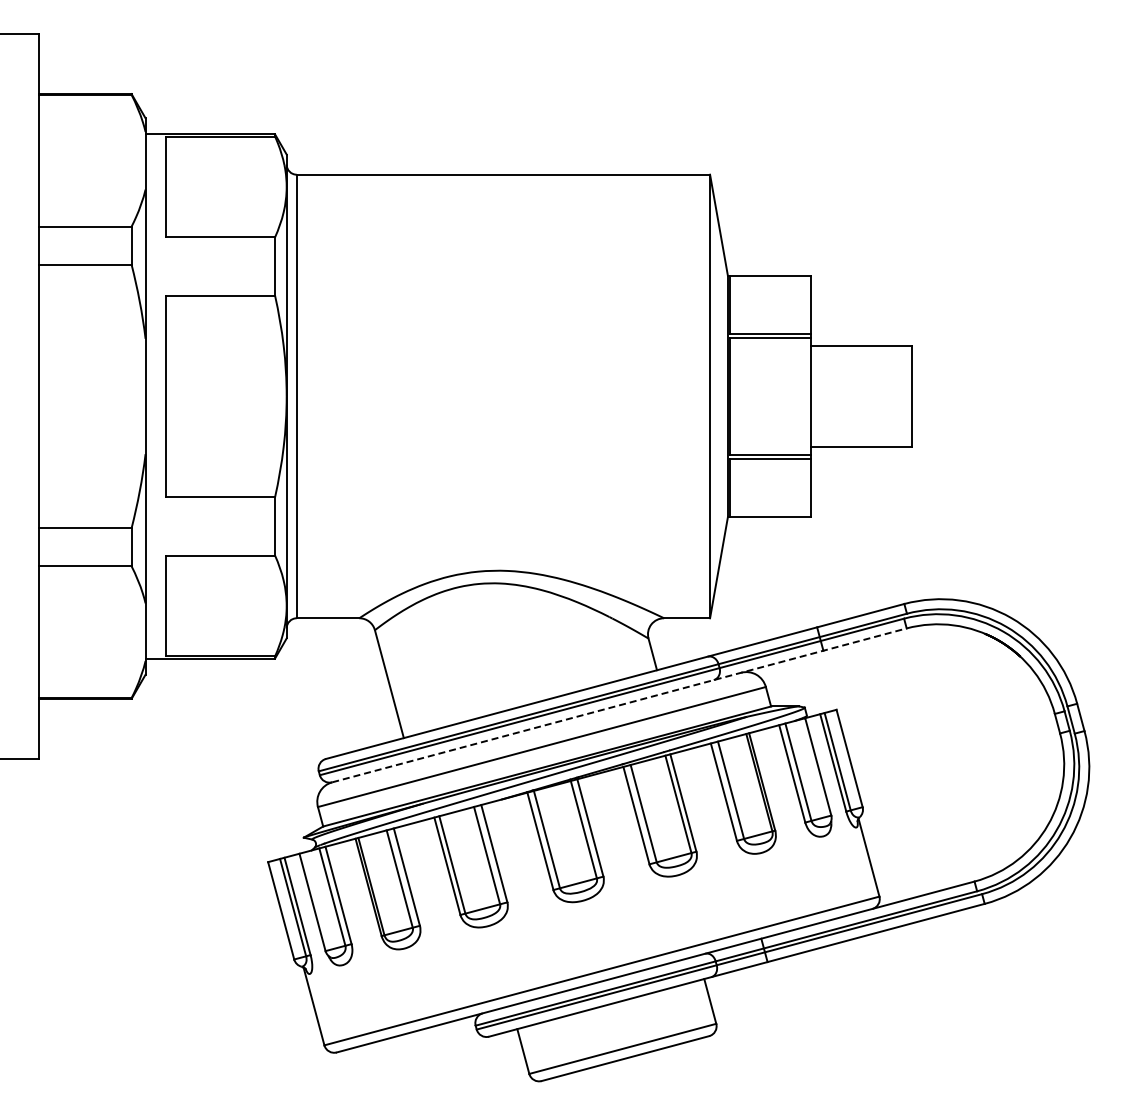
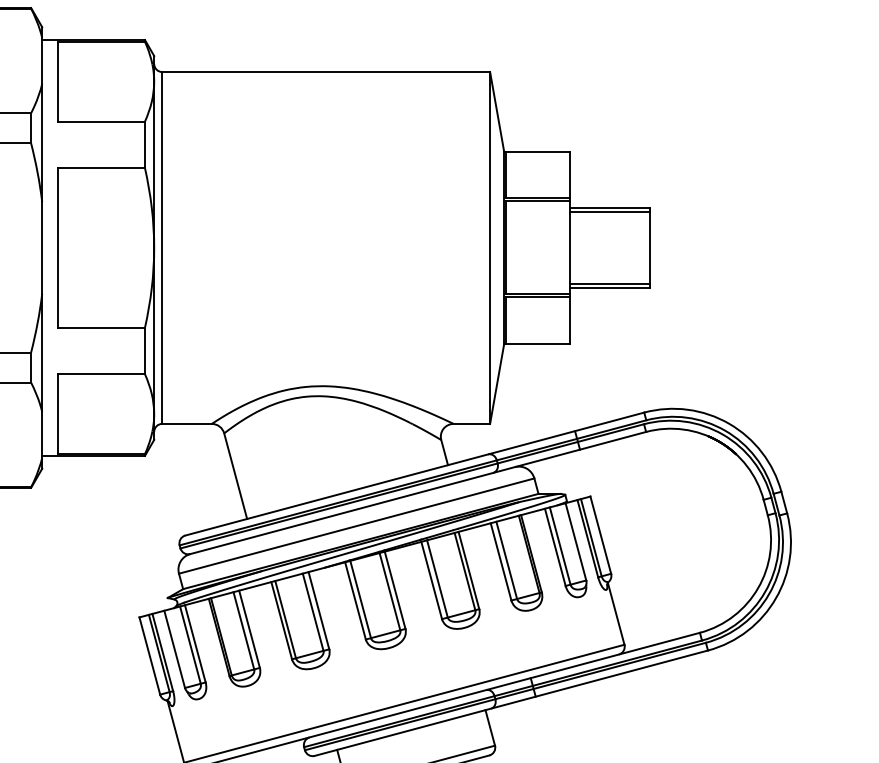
line: (860, 351) -> (609, 212), added
line: (860, 441) -> (609, 283), added
line: (619, 705) -> (418, 493), dashed -> solid

